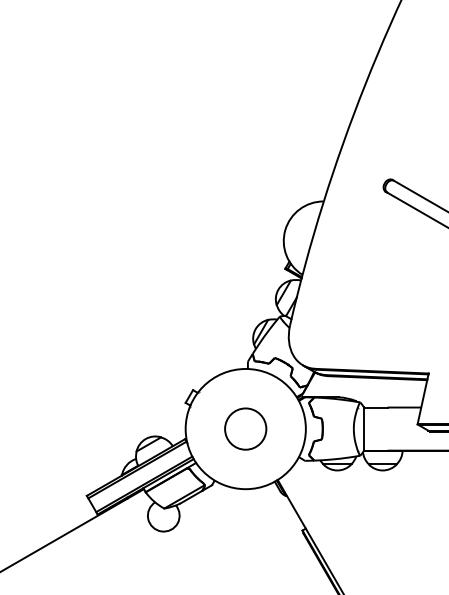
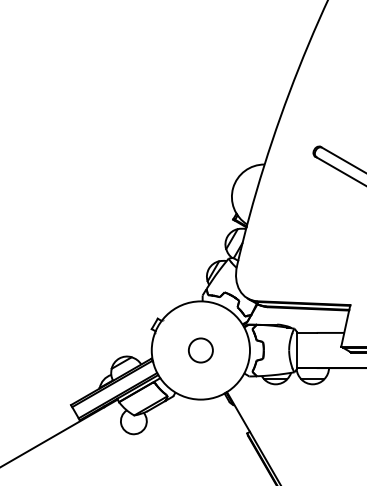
circle: (245, 429) -> (200, 350), size x0.71

